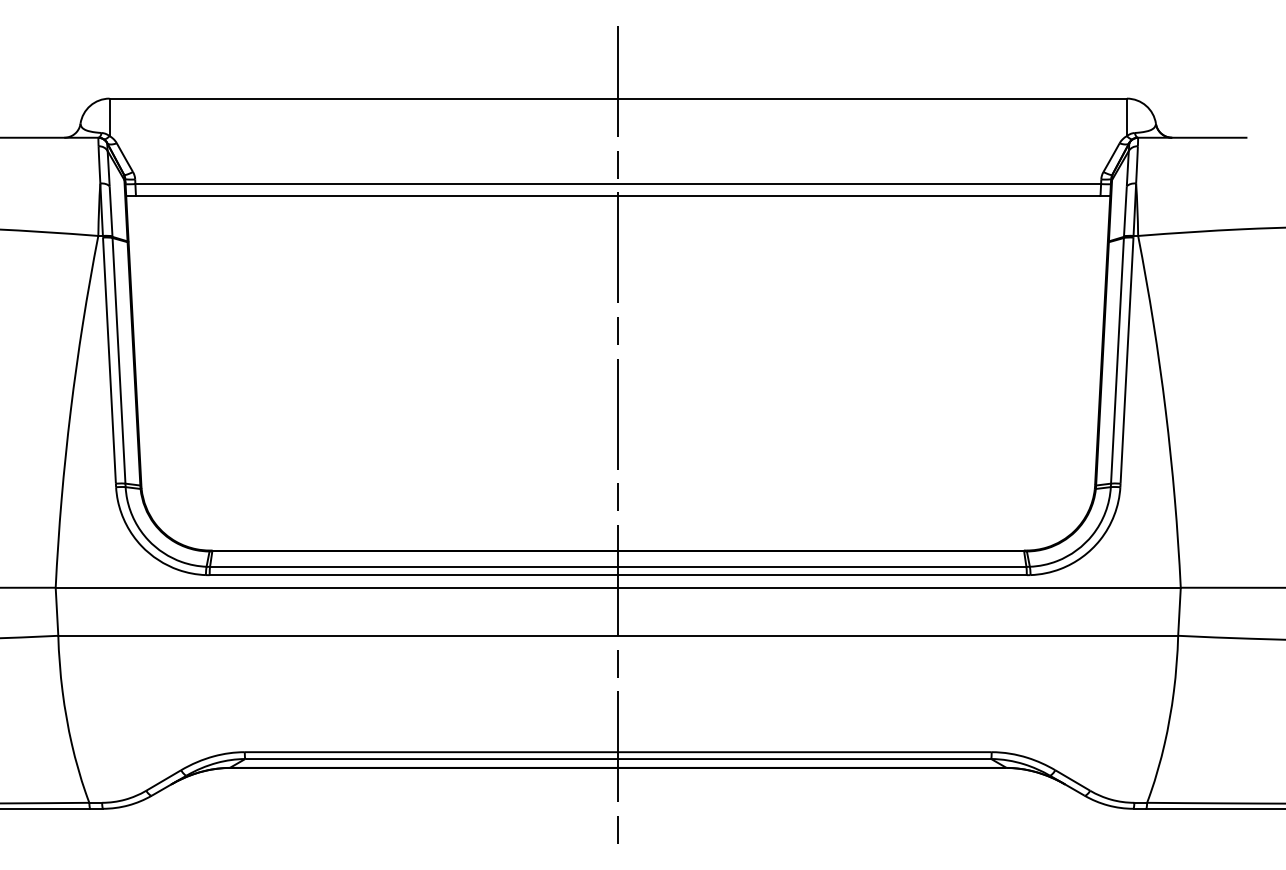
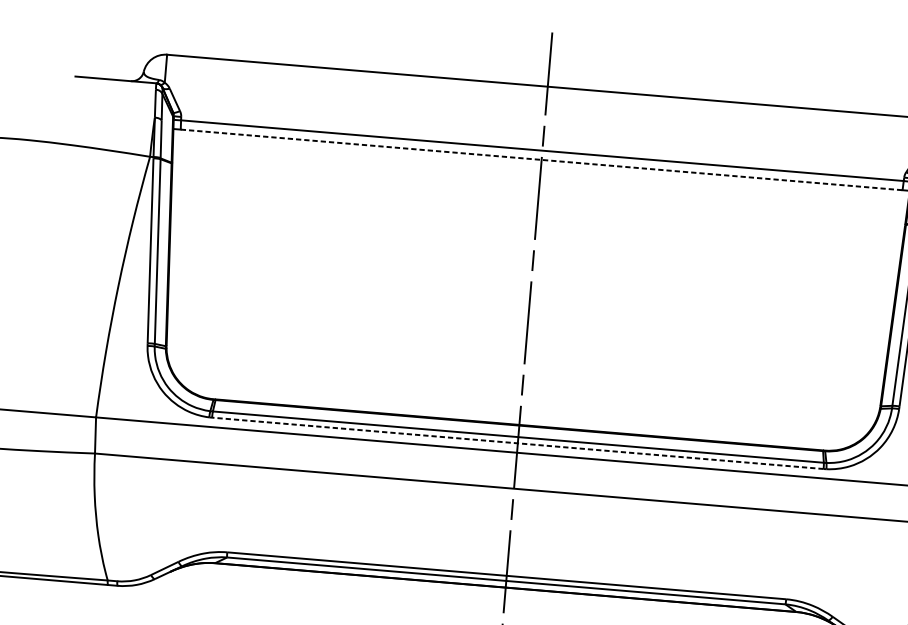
line: (618, 196) -> (541, 159), solid -> dashed
line: (618, 575) -> (518, 443), solid -> dashed

